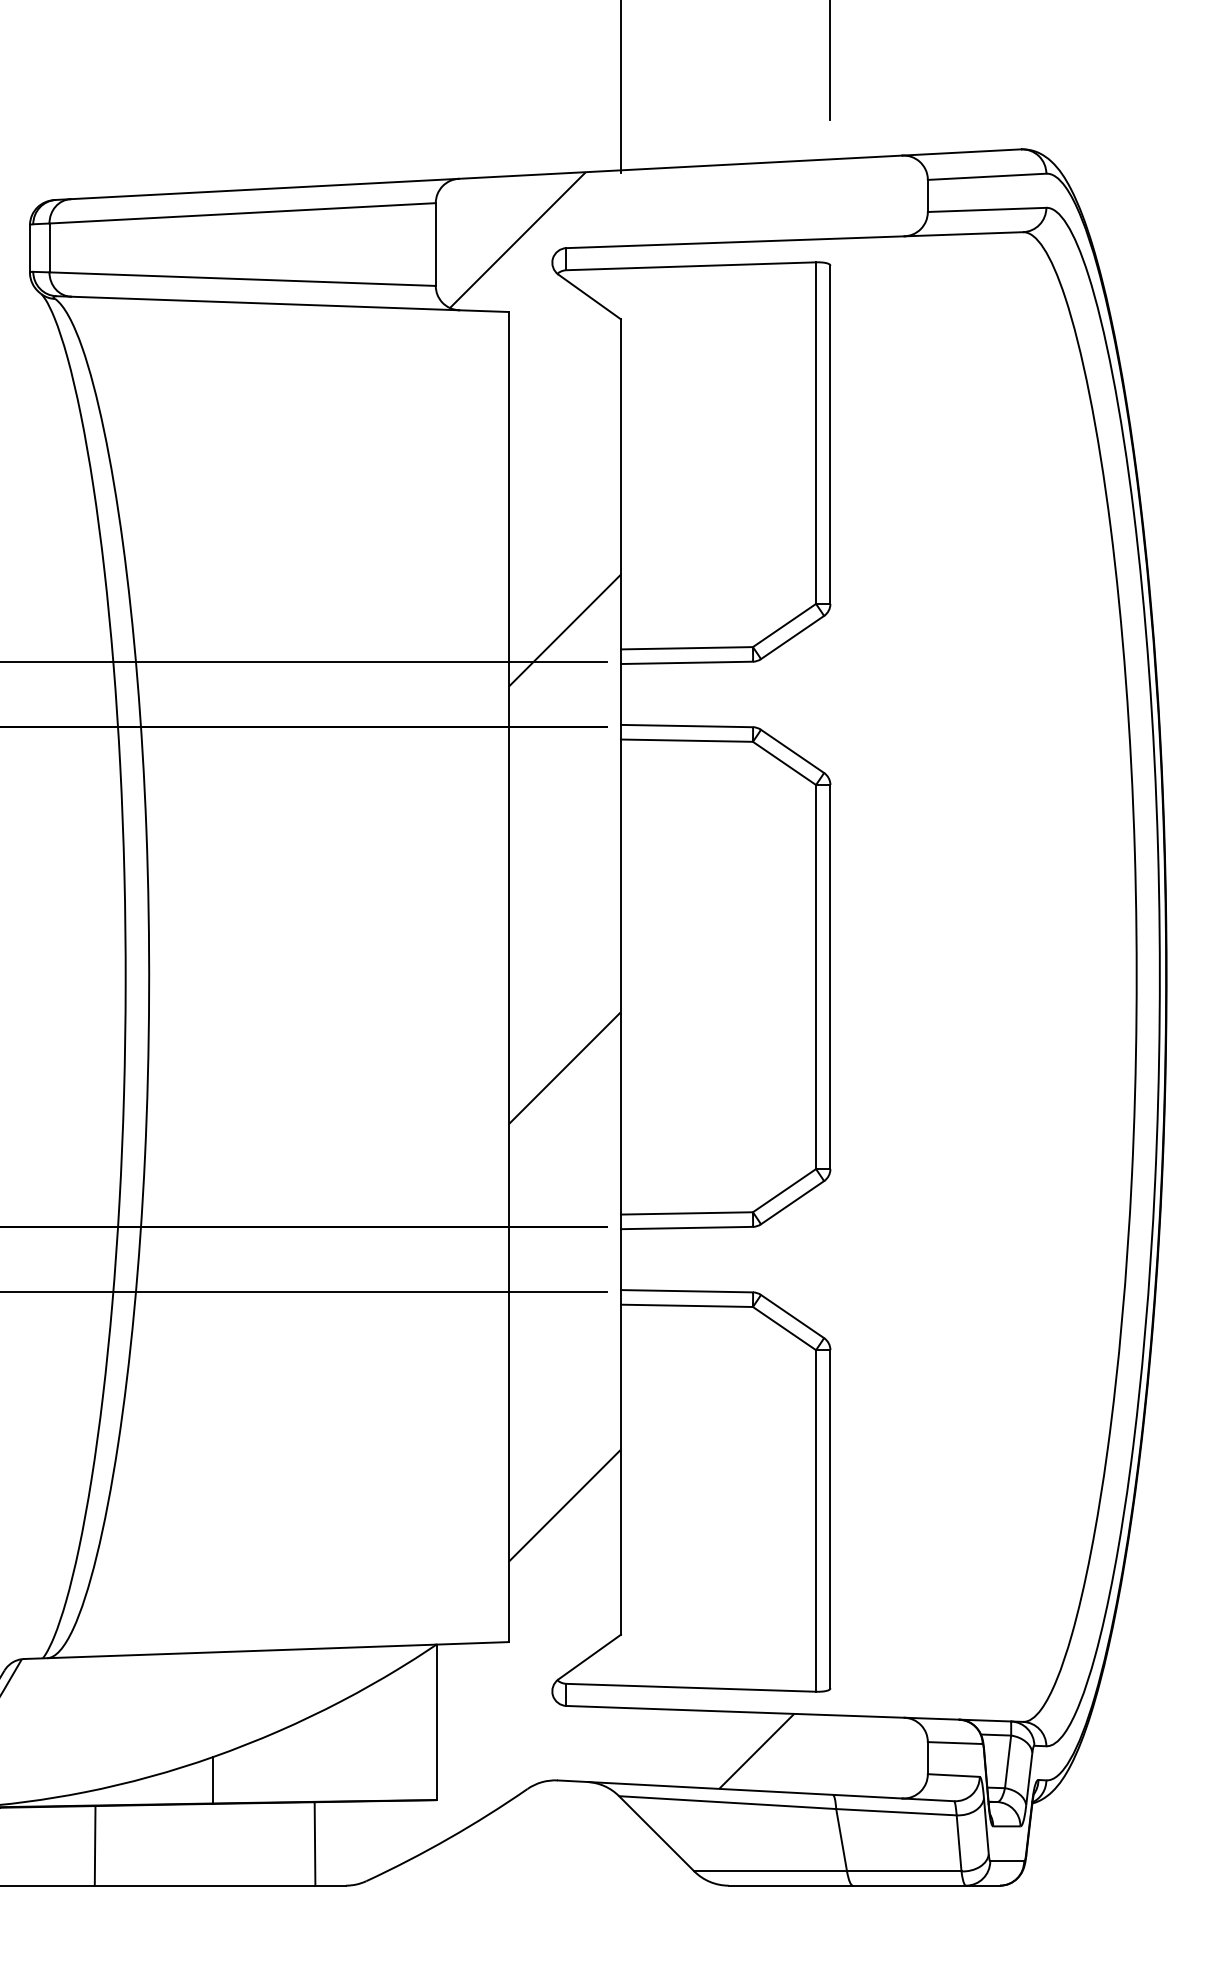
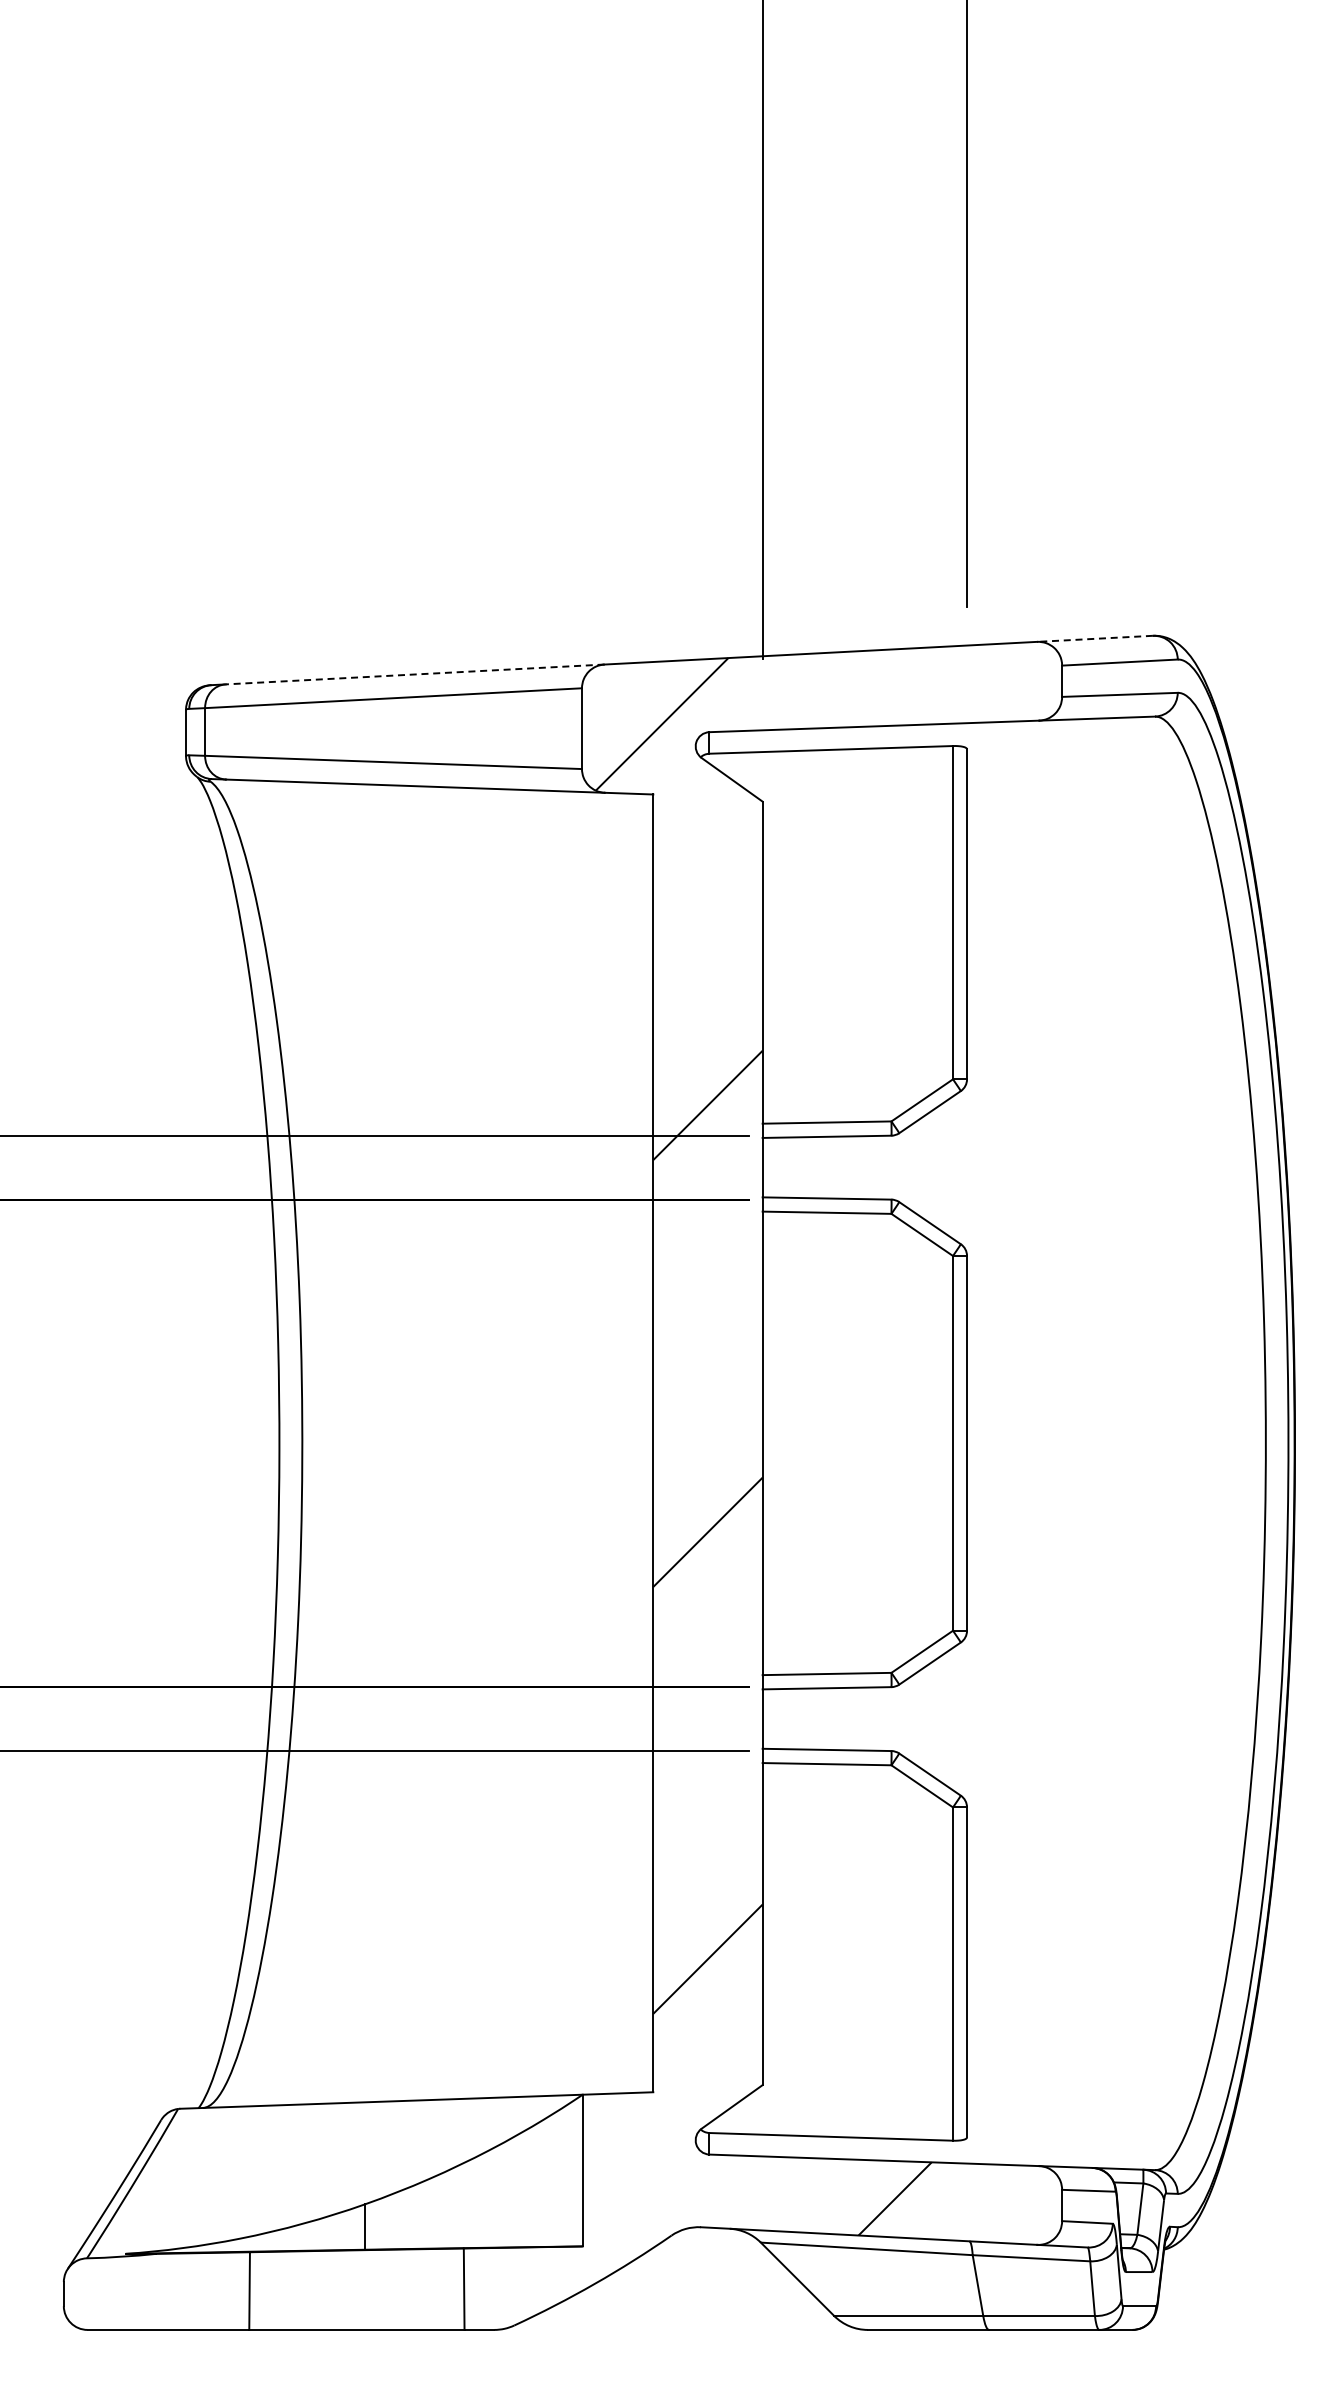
line: (962, 152) -> (1095, 638), solid -> dashed
line: (265, 189) -> (415, 674), solid -> dashed

